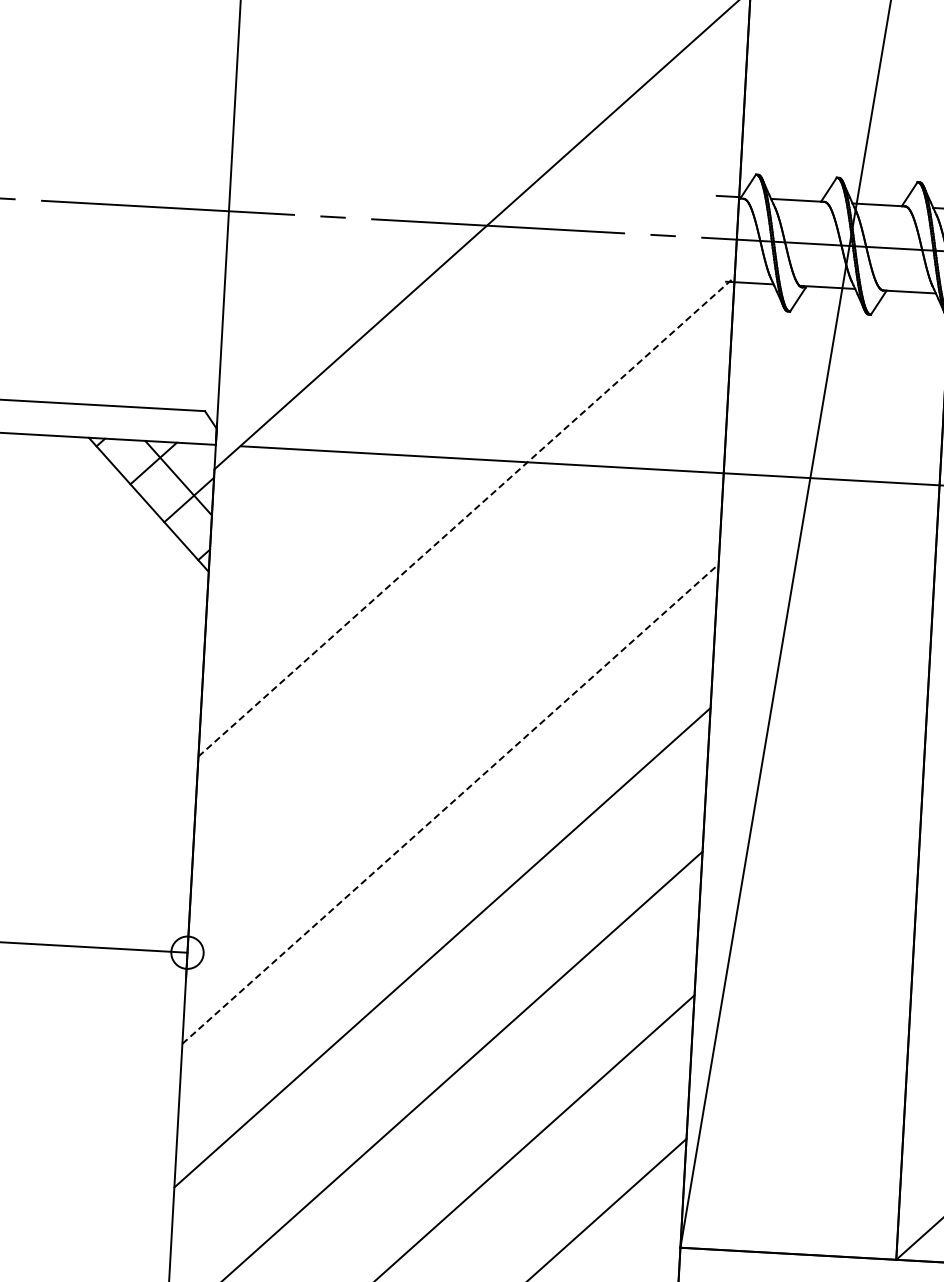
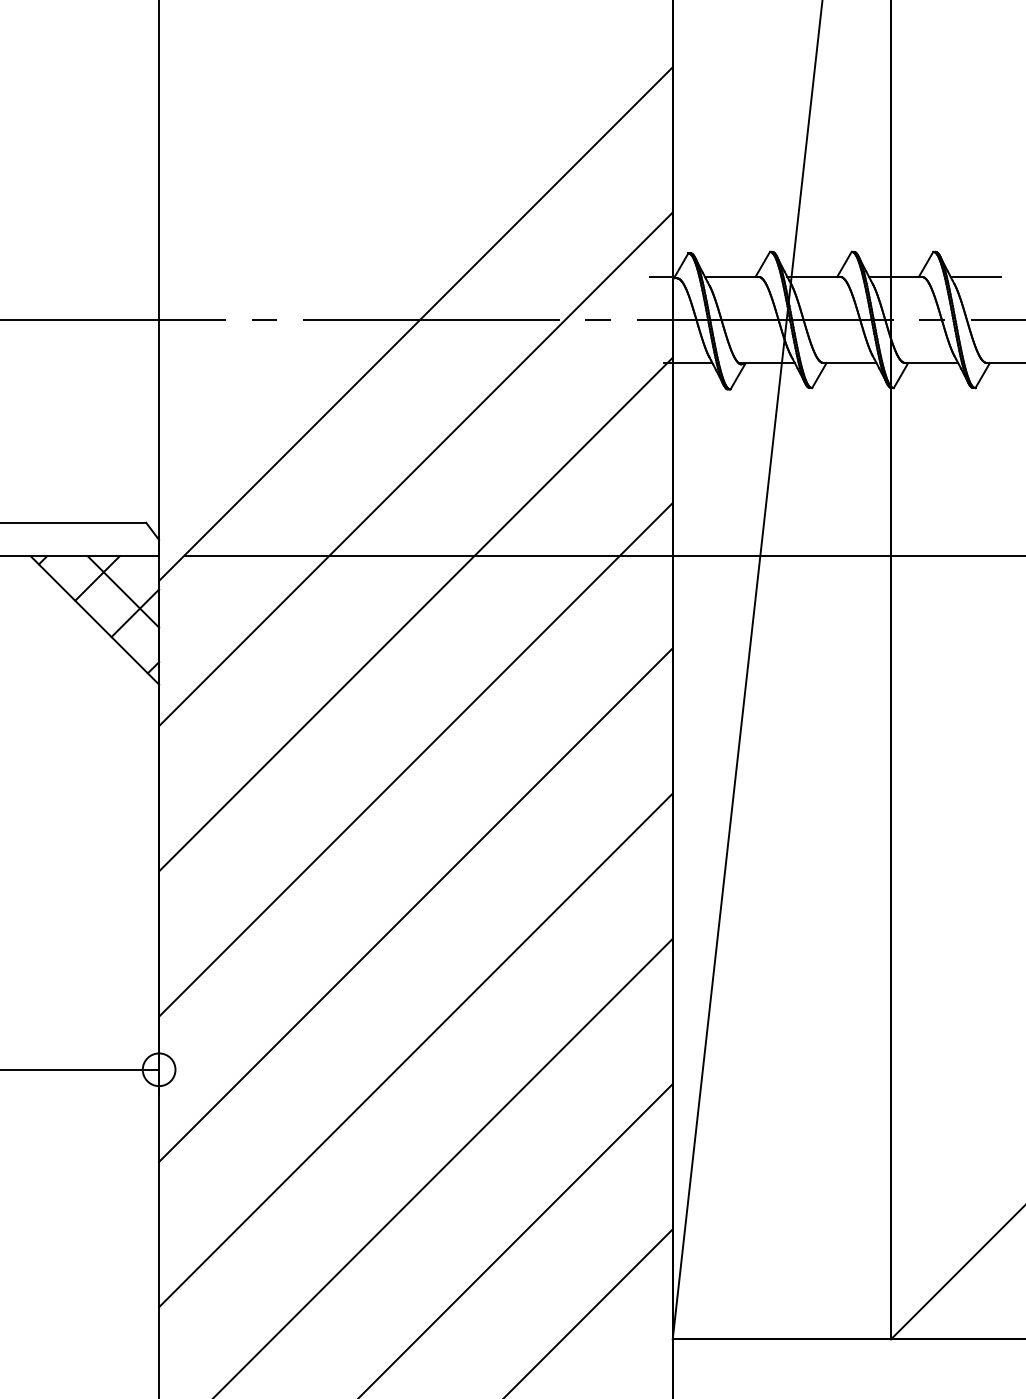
line: (474, 373) -> (415, 469), added
line: (467, 516) -> (416, 614), dashed -> solid
line: (458, 660) -> (415, 759), added
line: (451, 803) -> (416, 904), dashed -> solid

